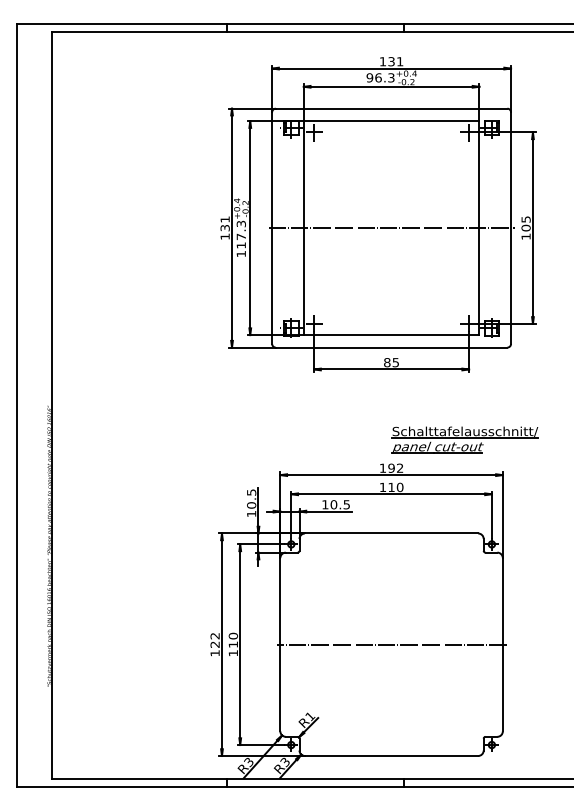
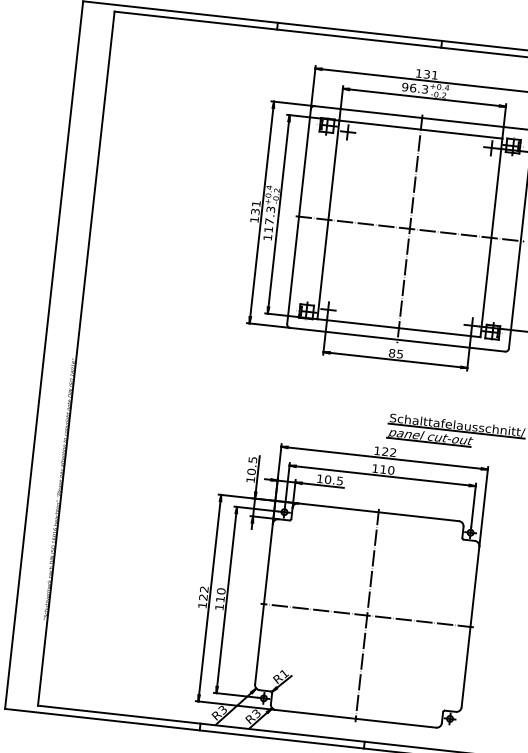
line: (391, 228) -> (409, 229), added
text: (391, 467) -> (385, 451), 192 -> 122
line: (391, 644) -> (367, 615), added

